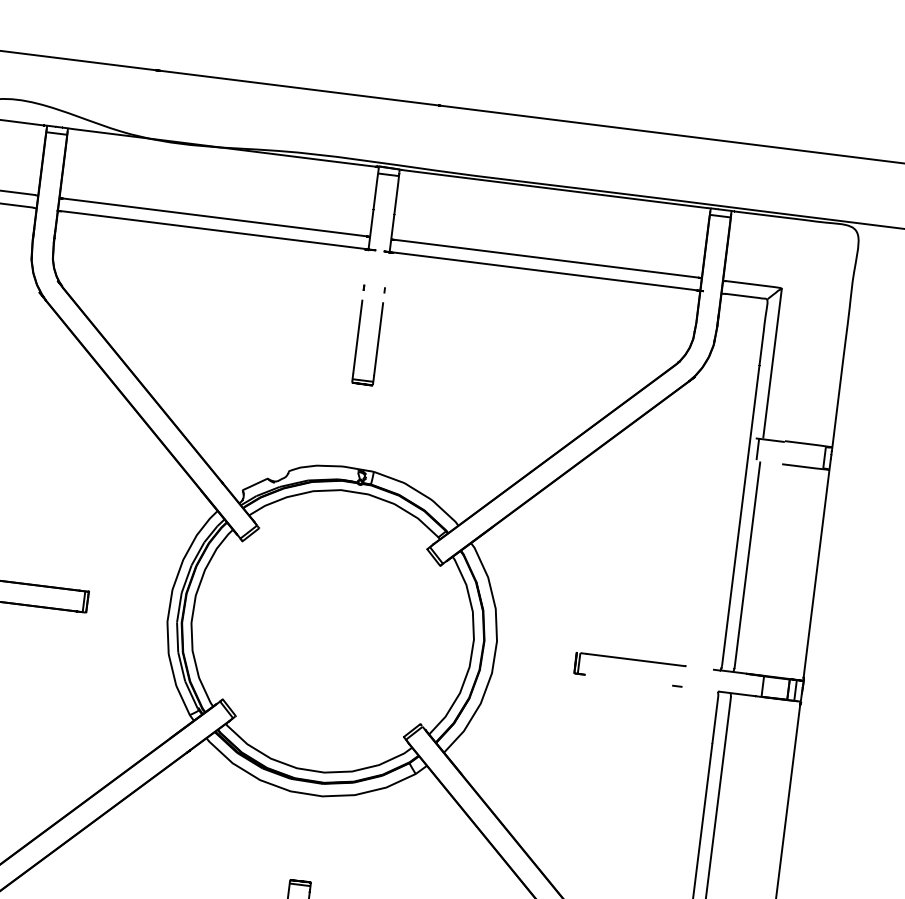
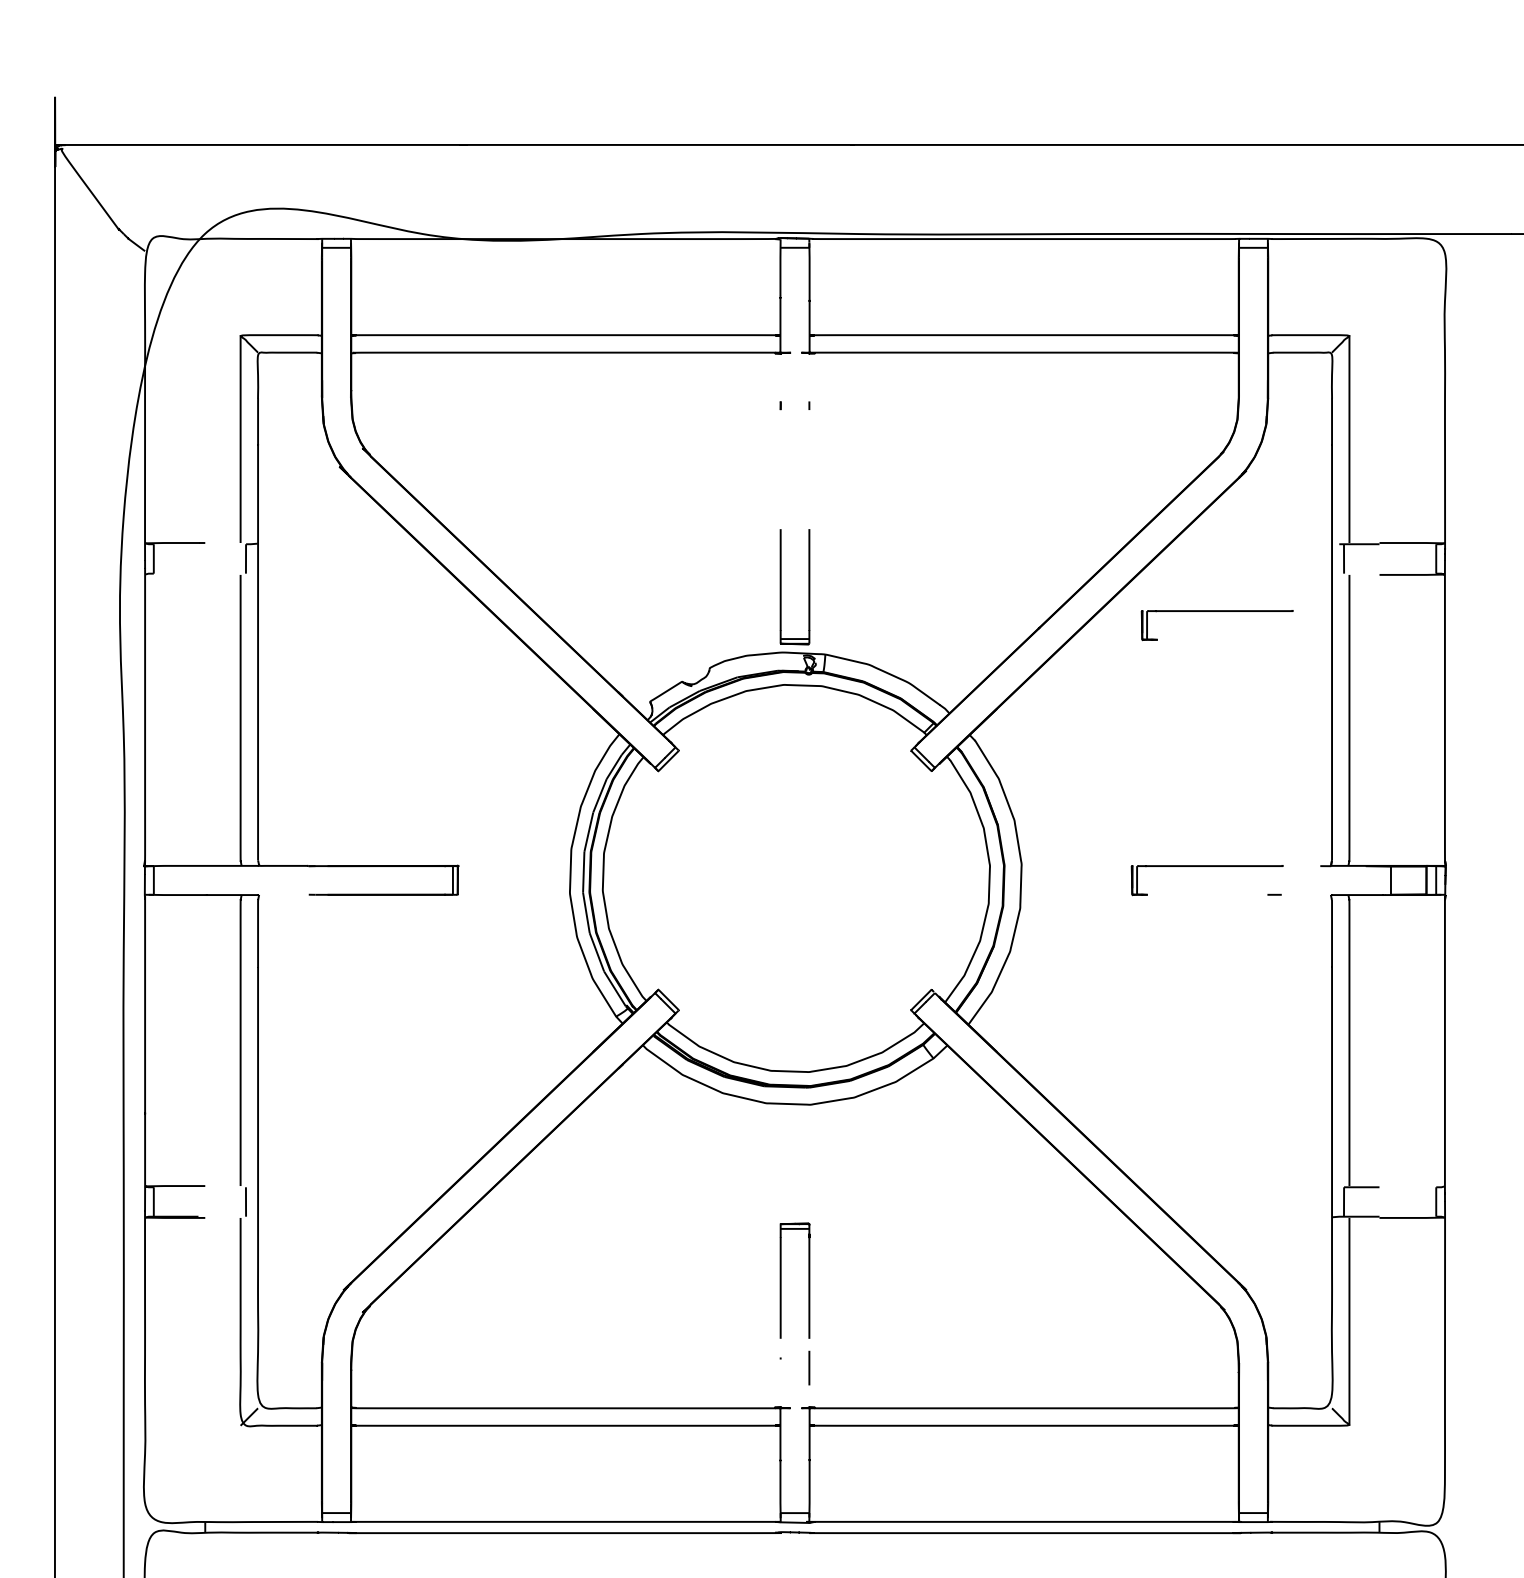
part: (357, 341) -> (781, 587), moved
part: (660, 476) -> (1216, 611), added

